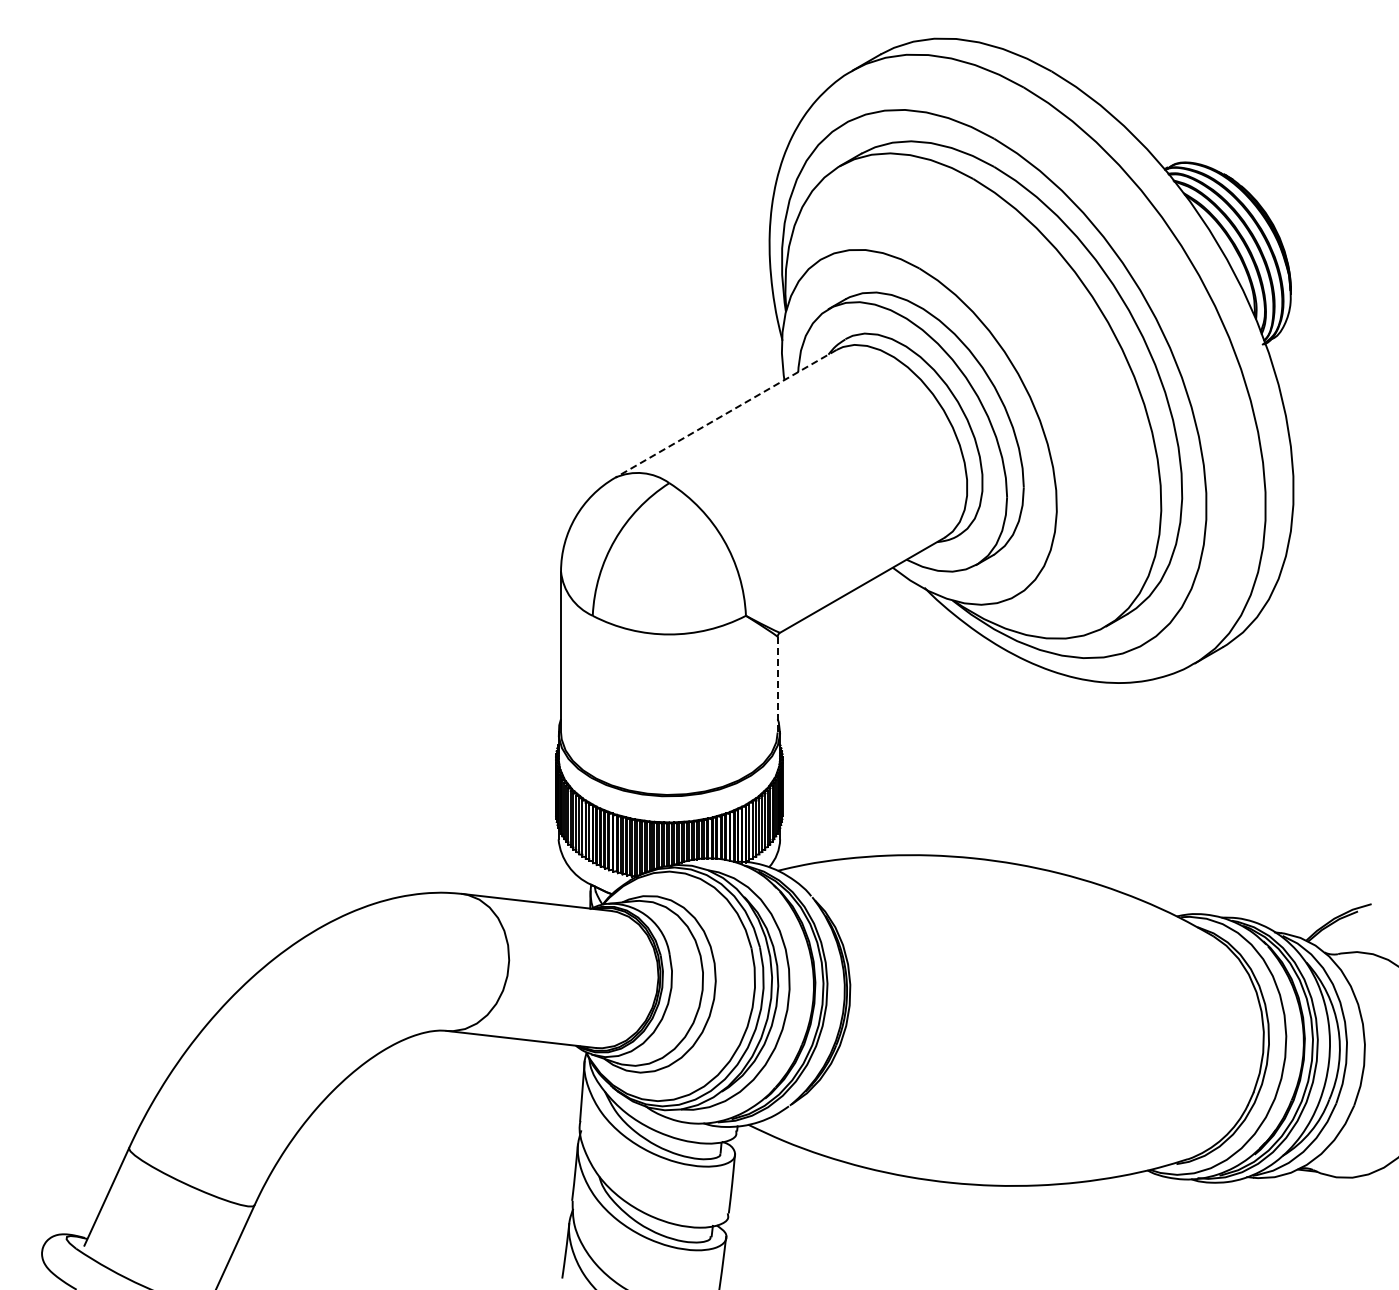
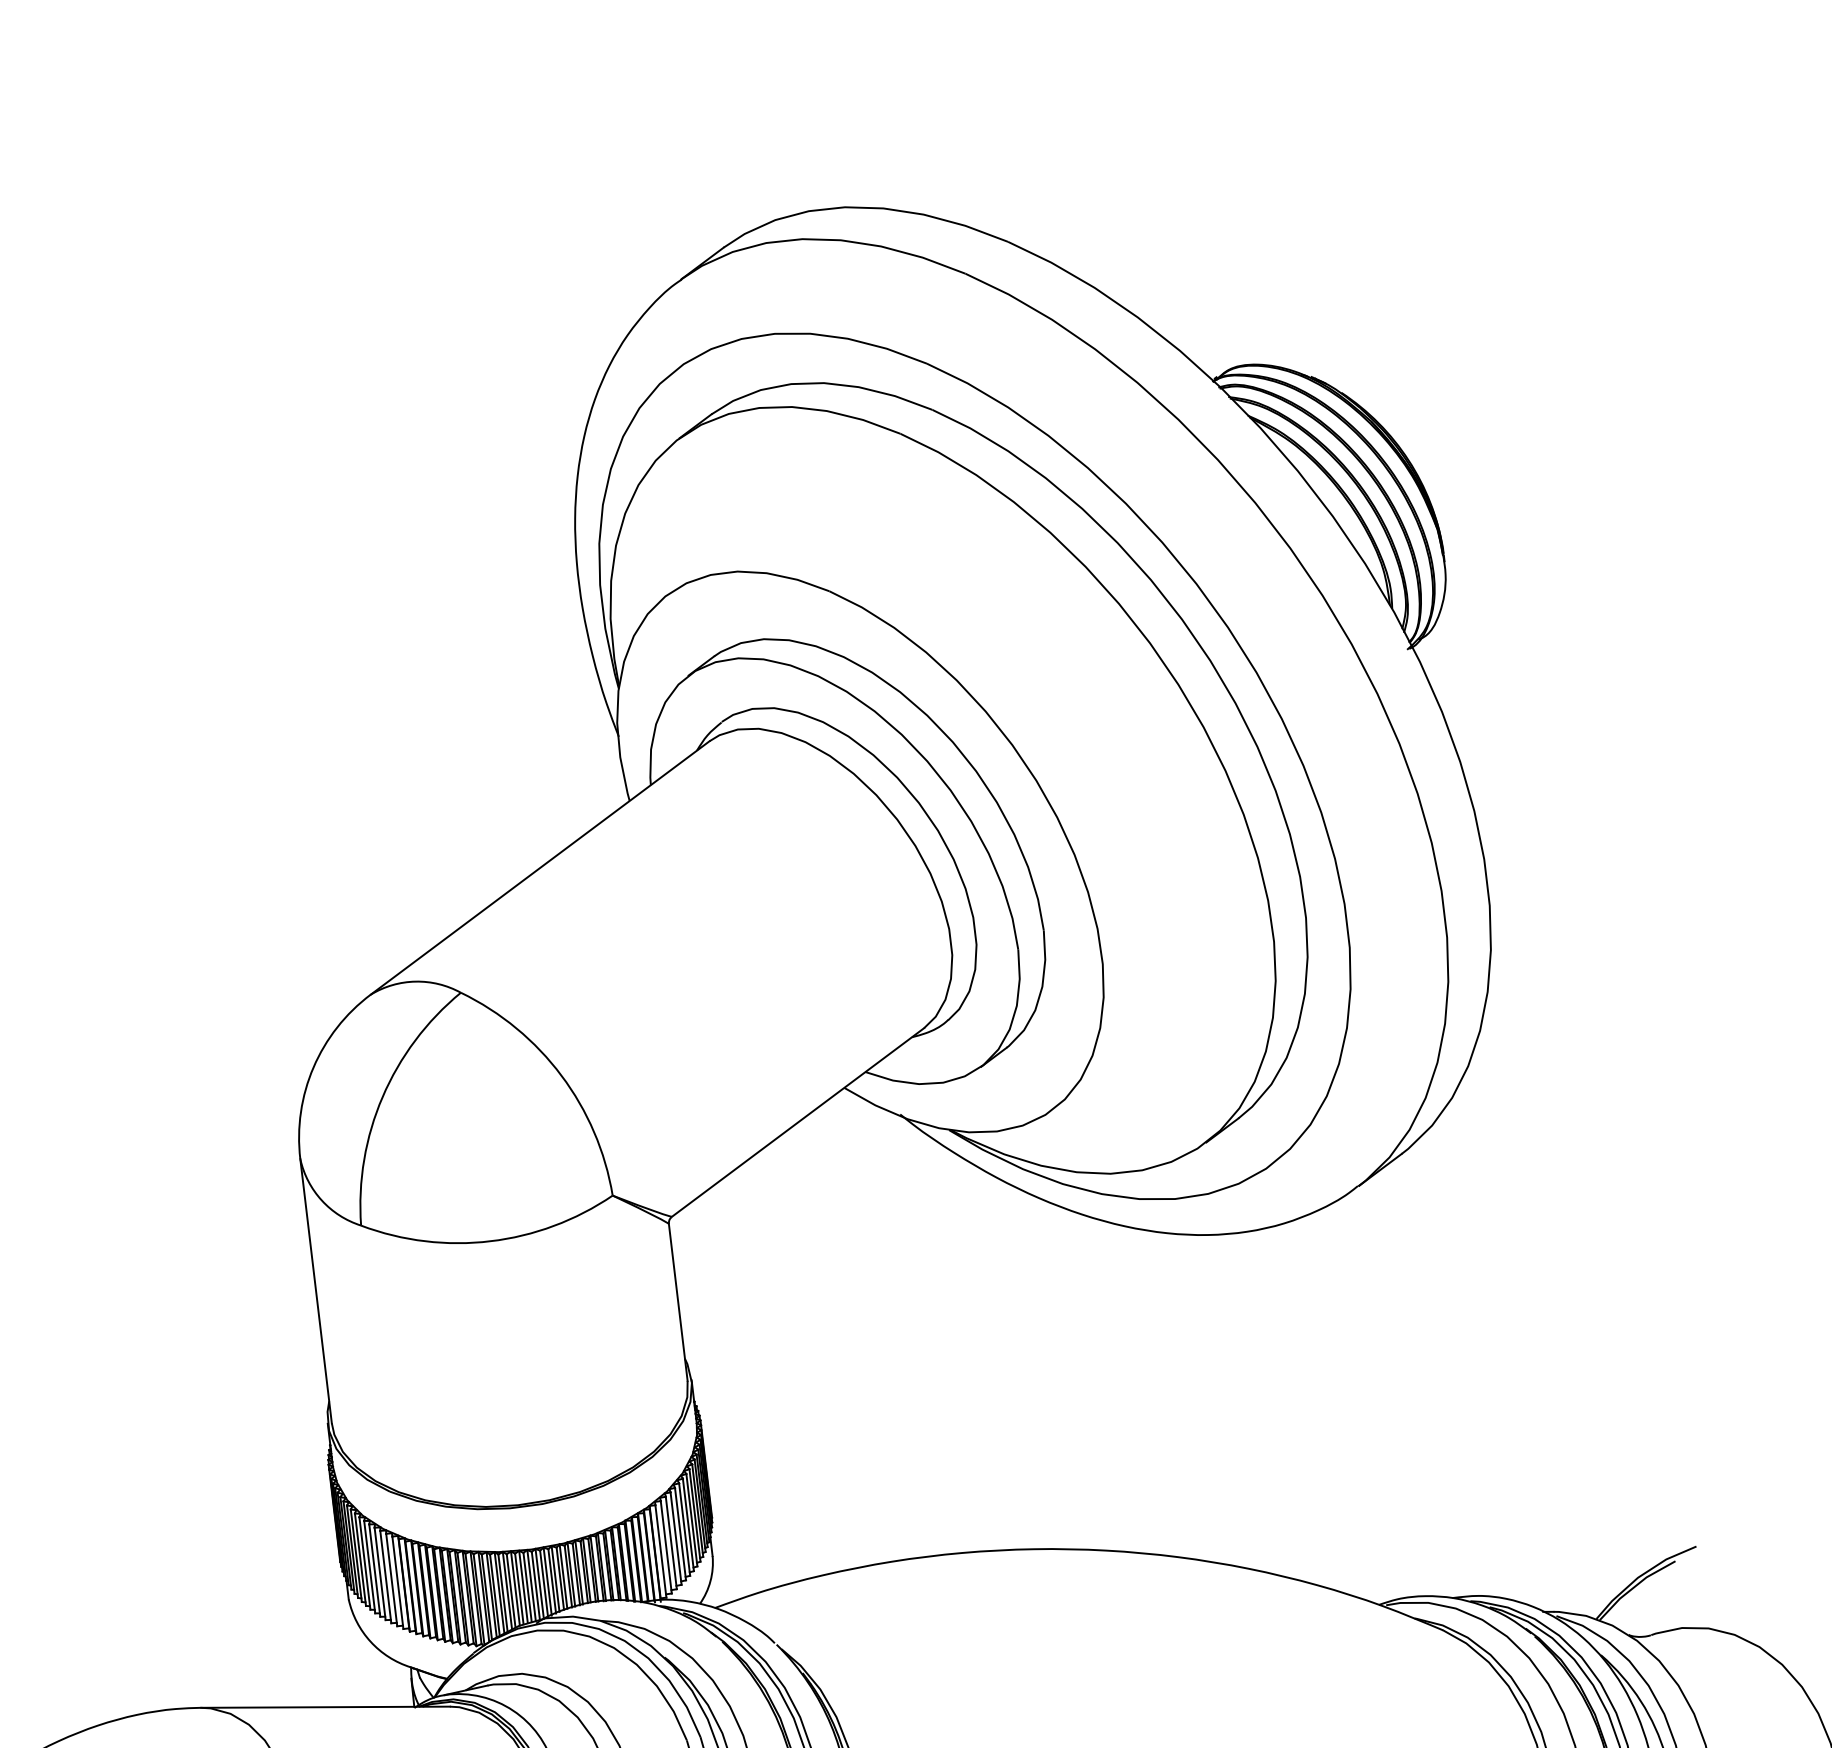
line: (725, 413) -> (539, 867), dashed -> solid
line: (777, 684) -> (677, 1302), dashed -> solid

